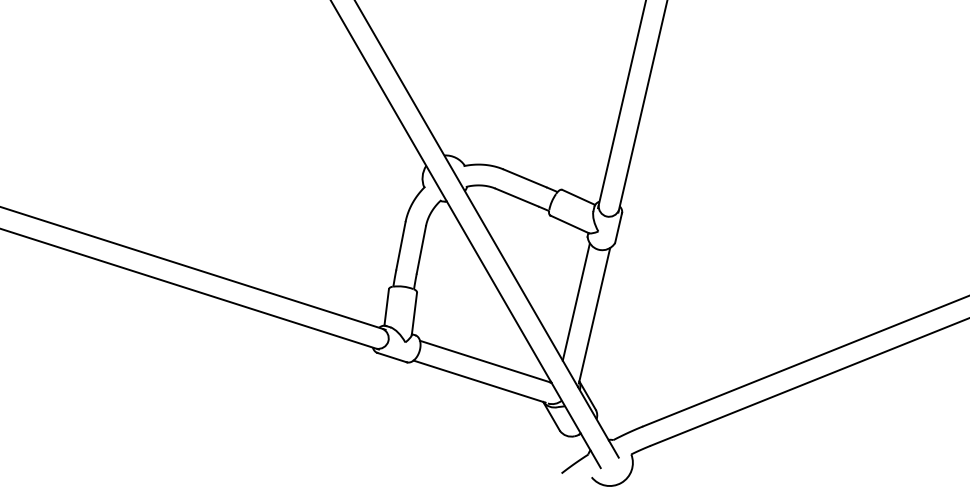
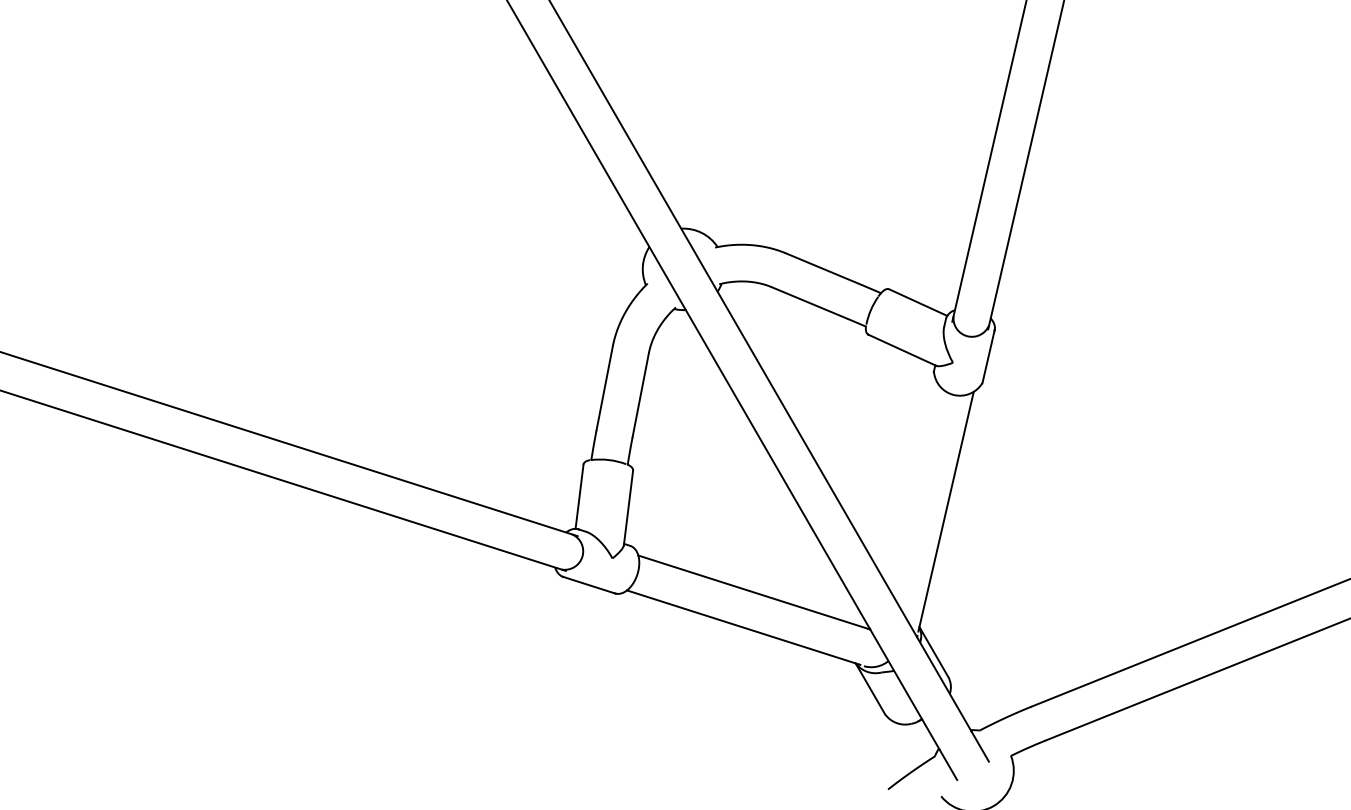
line: (575, 301) -> (912, 486), removed

